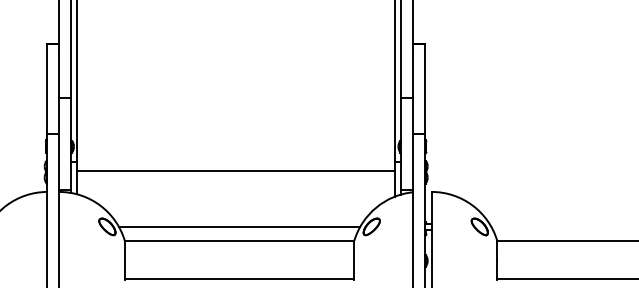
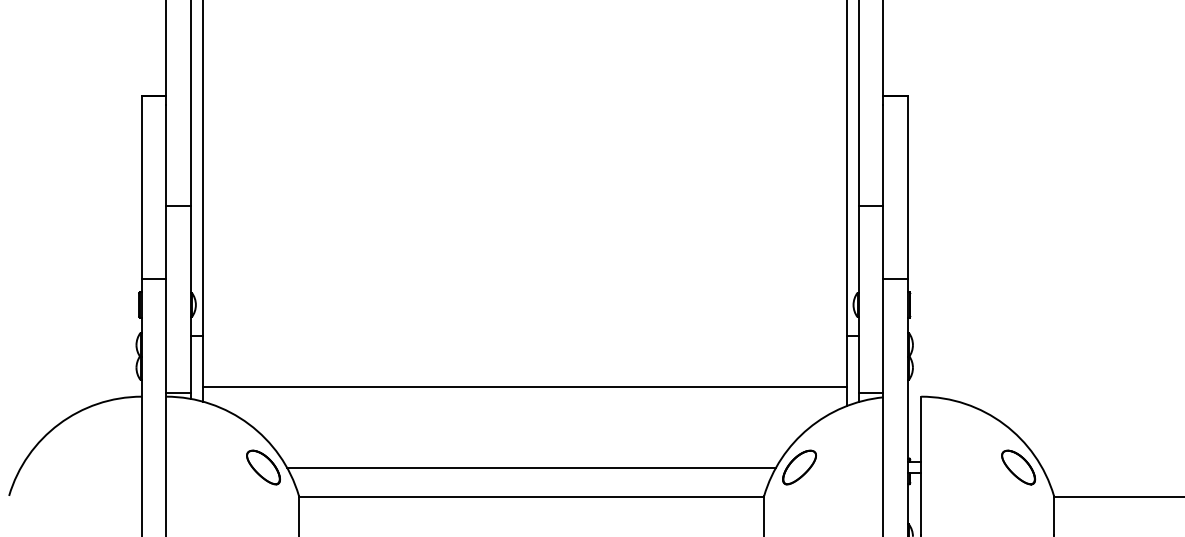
line: (236, 171) -> (525, 387), moved

